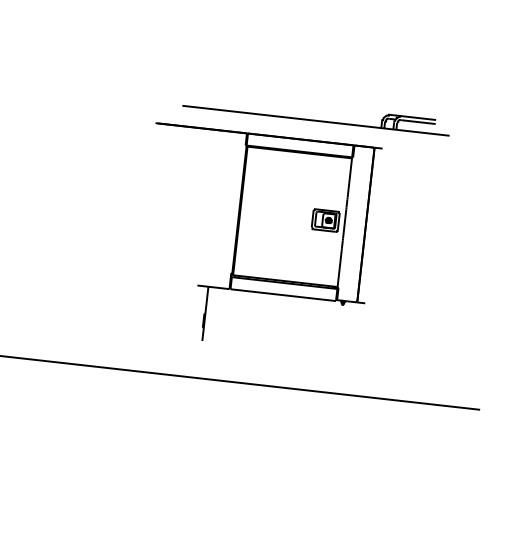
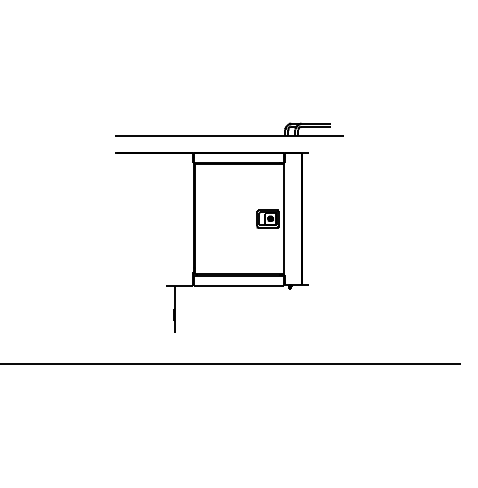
part: (317, 113) -> (229, 129), moved
part: (256, 240) -> (211, 242), moved

